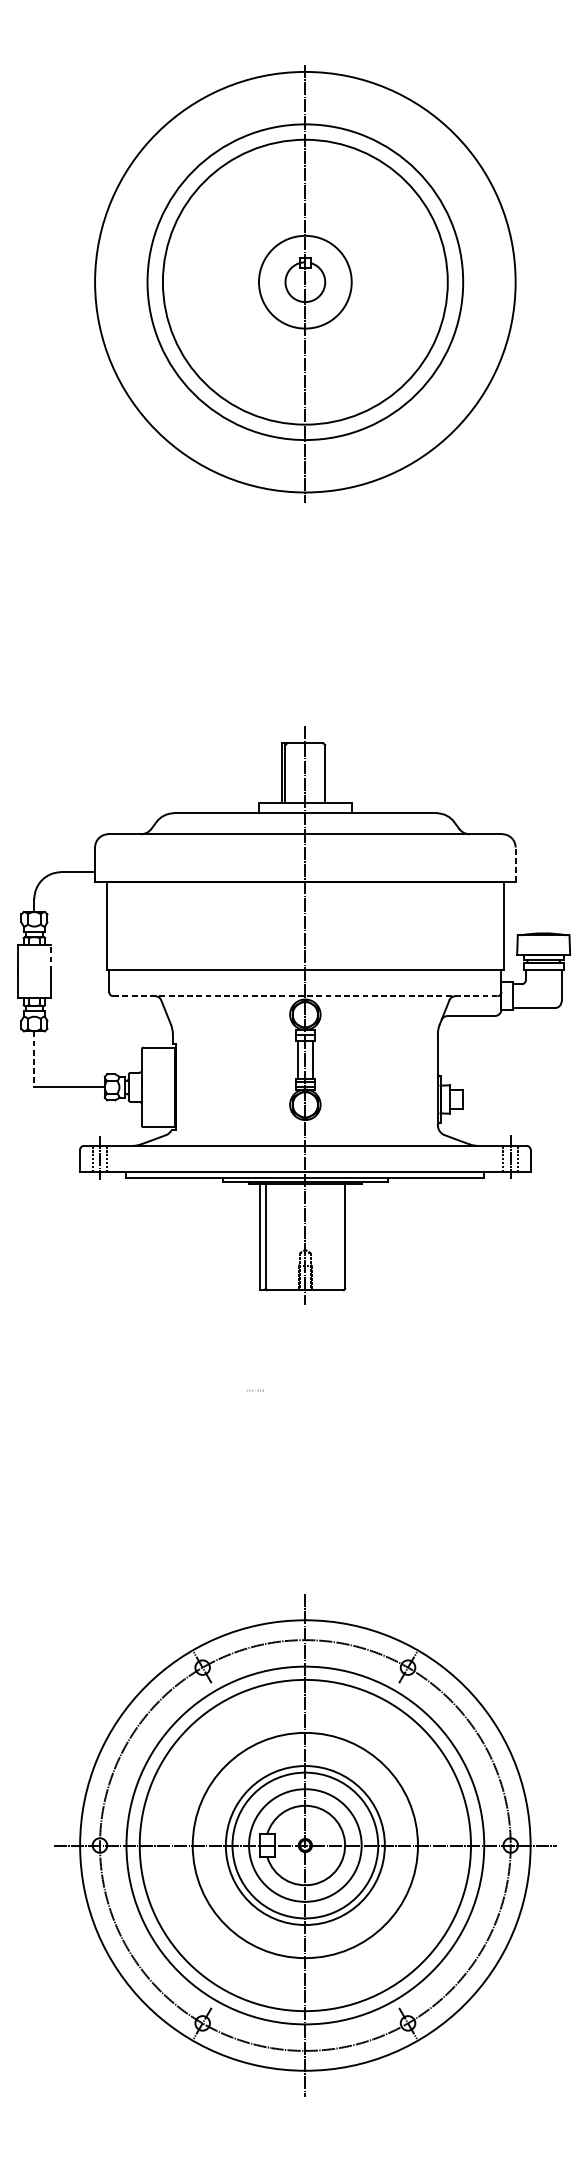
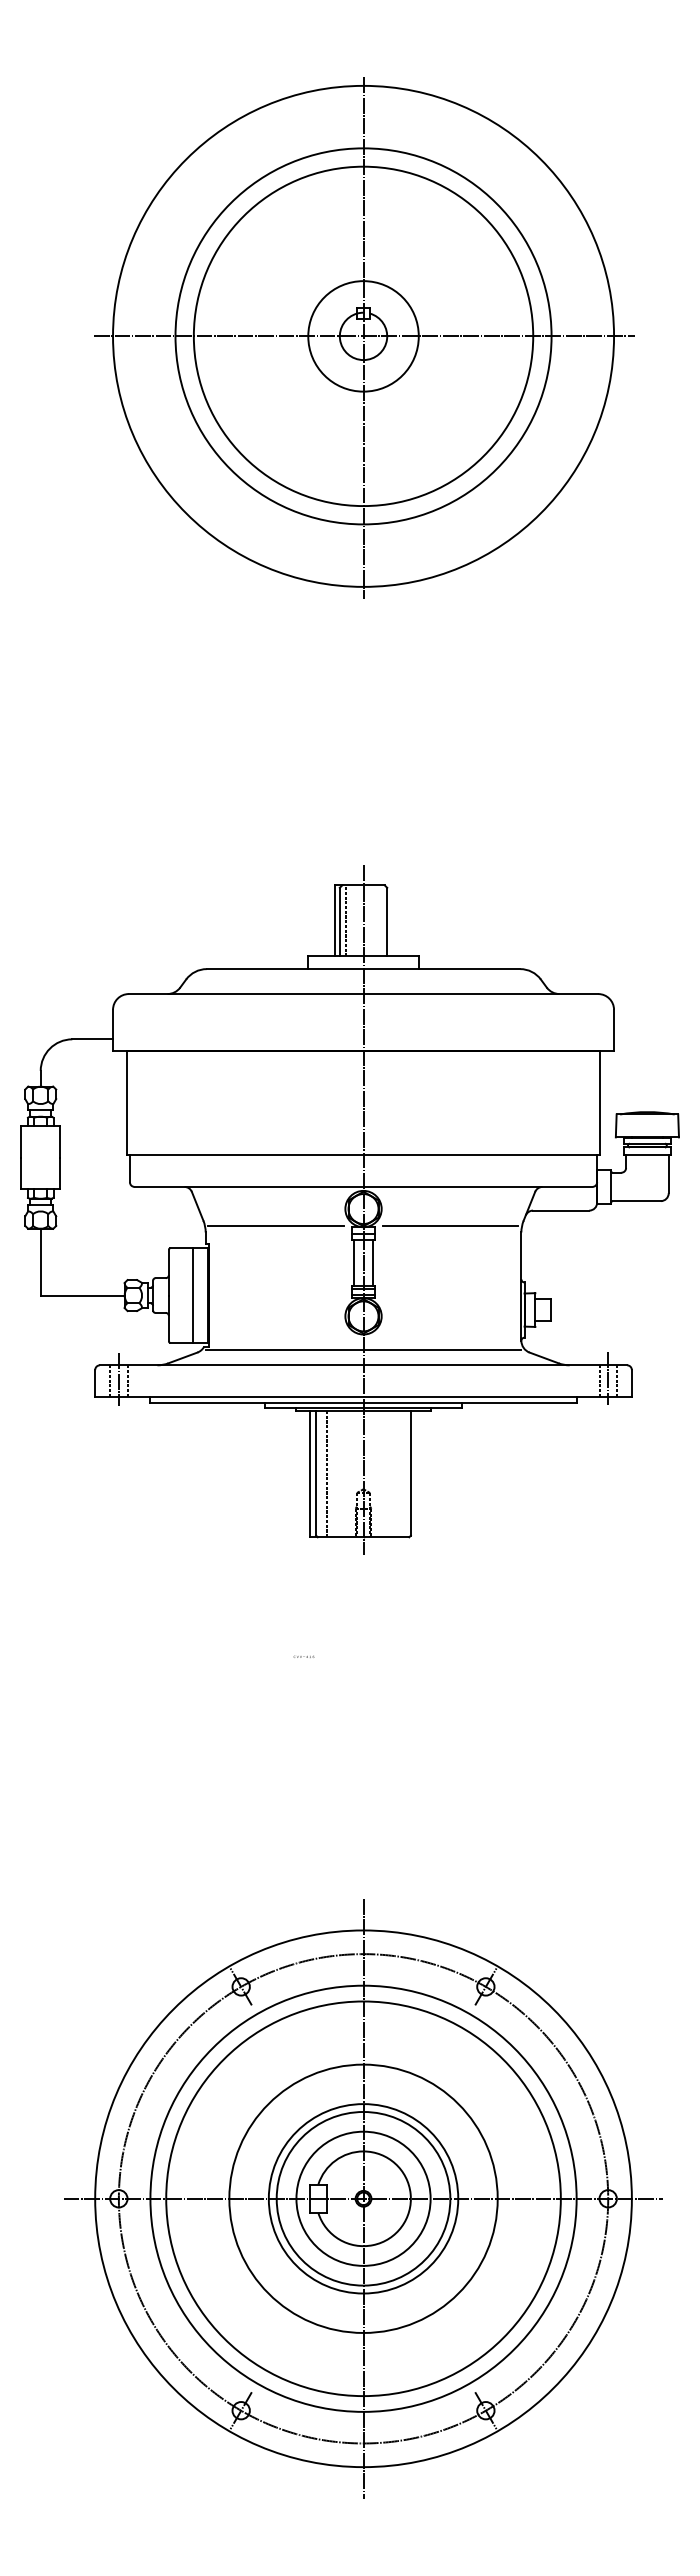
line: (306, 282) -> (364, 336), added
line: (291, 772) -> (346, 920), added
line: (516, 864) -> (614, 1030), dashed -> solid
line: (50, 958) -> (60, 1141), dashed -> solid
line: (305, 995) -> (363, 1186), dashed -> solid
line: (231, 1029) -> (275, 1226), added
line: (378, 1029) -> (450, 1226), added
line: (34, 1059) -> (40, 1262), dashed -> solid
line: (161, 1087) -> (192, 1295), added
line: (305, 1132) -> (363, 1349), added
line: (275, 1236) -> (327, 1473), added

